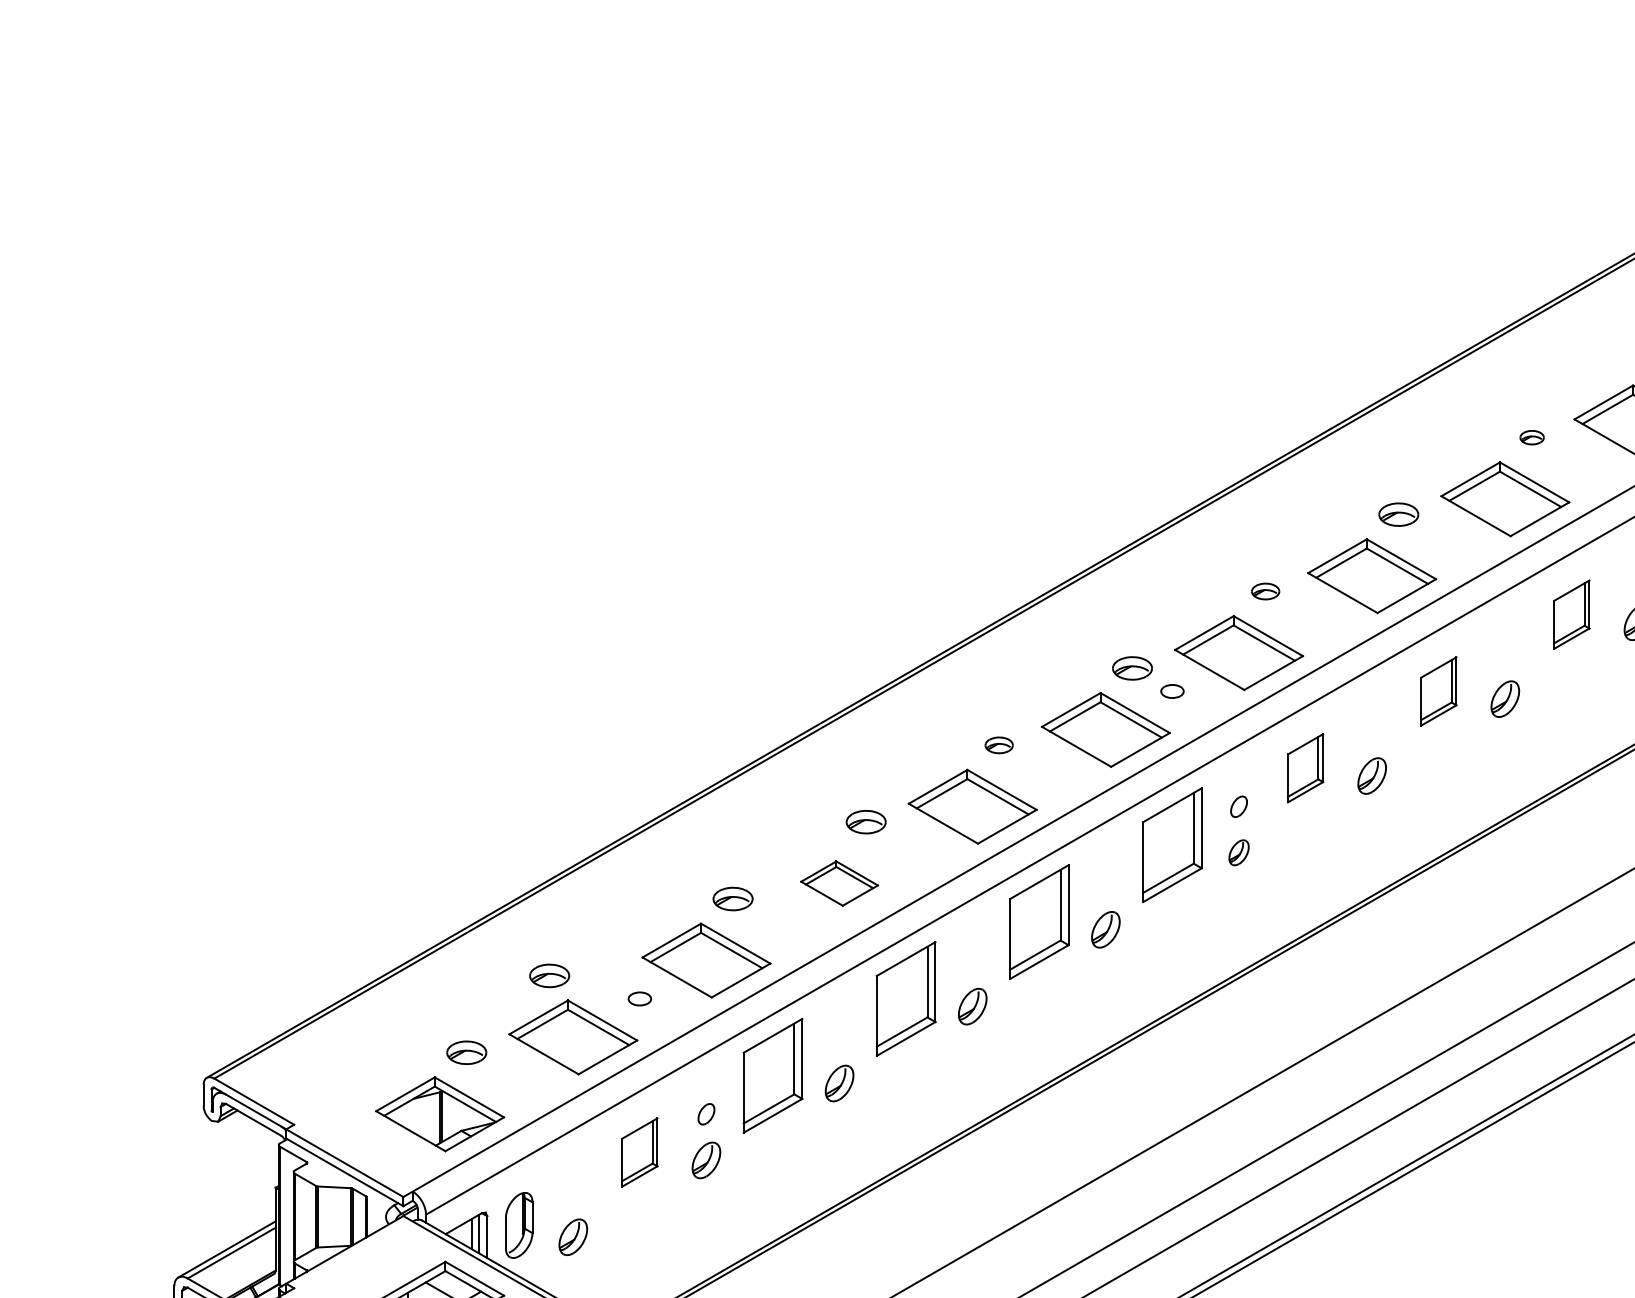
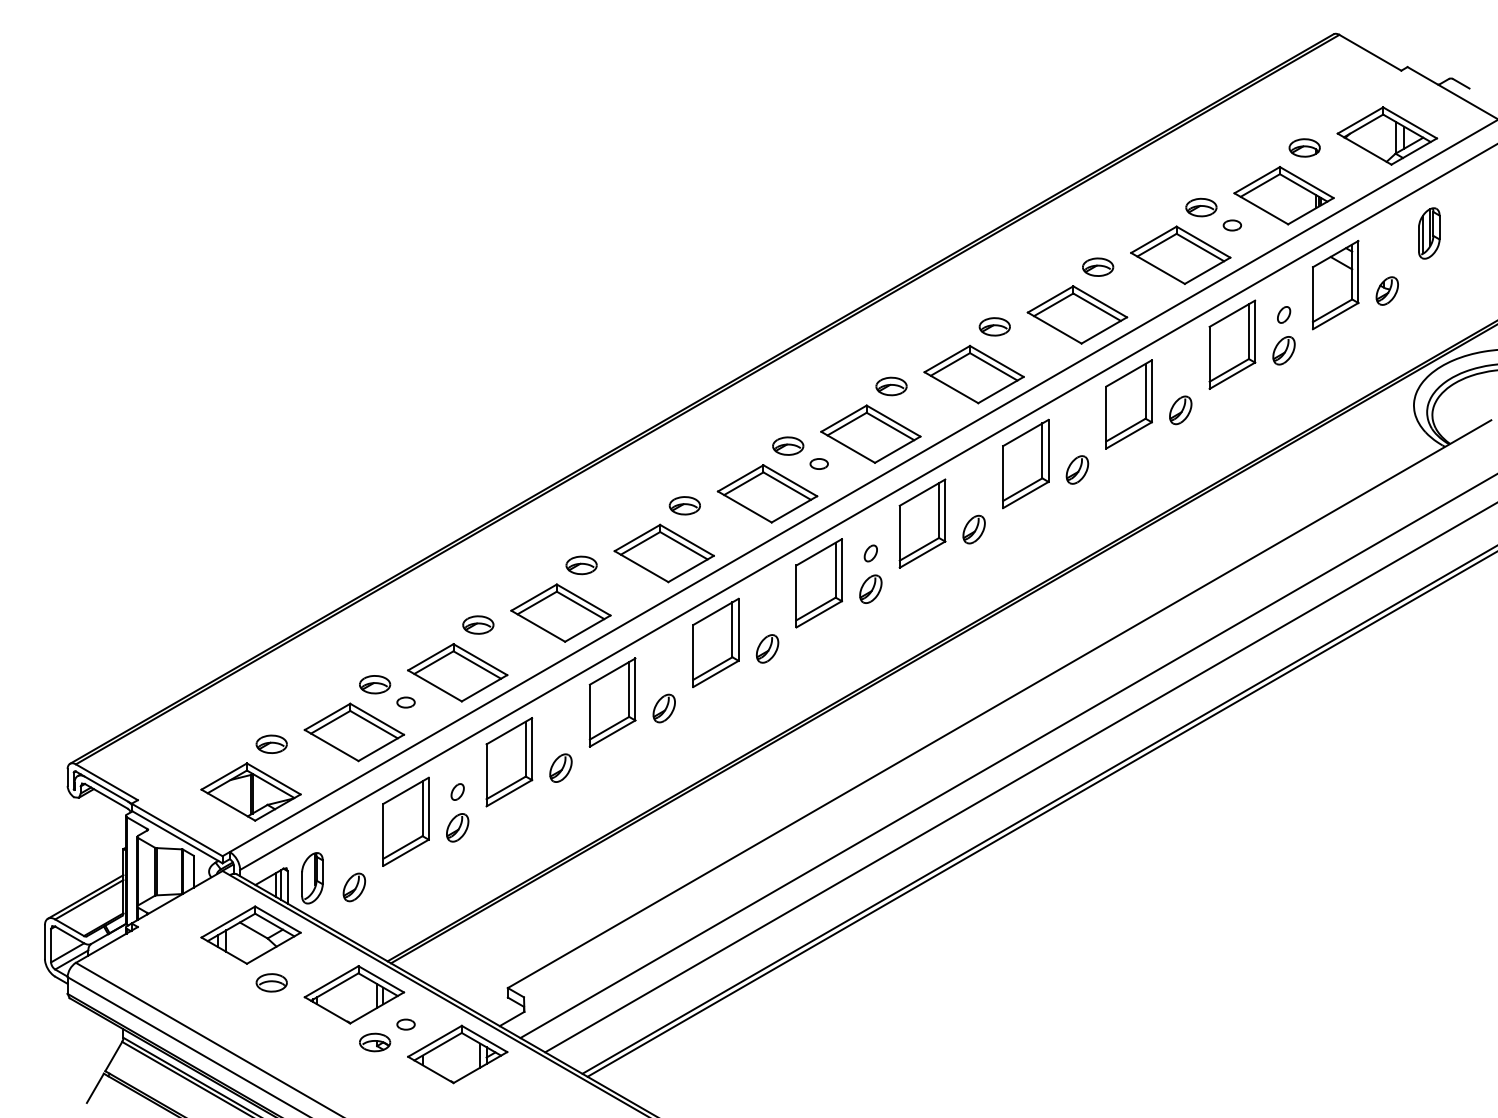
part: (1532, 436) -> (1098, 266), size x1.67
part: (1265, 591) -> (891, 386), size x1.43
part: (1571, 614) -> (1128, 404), size x1.67
part: (1438, 690) -> (1025, 463), size x1.67
part: (998, 744) -> (684, 505), size x1.43
part: (1305, 768) -> (922, 523), size x1.67
part: (1238, 851) -> (870, 588), size x1.43
part: (838, 882) -> (560, 612), size x1.67
part: (550, 975) -> (375, 684), moved
part: (639, 1152) -> (405, 821), size x1.67

